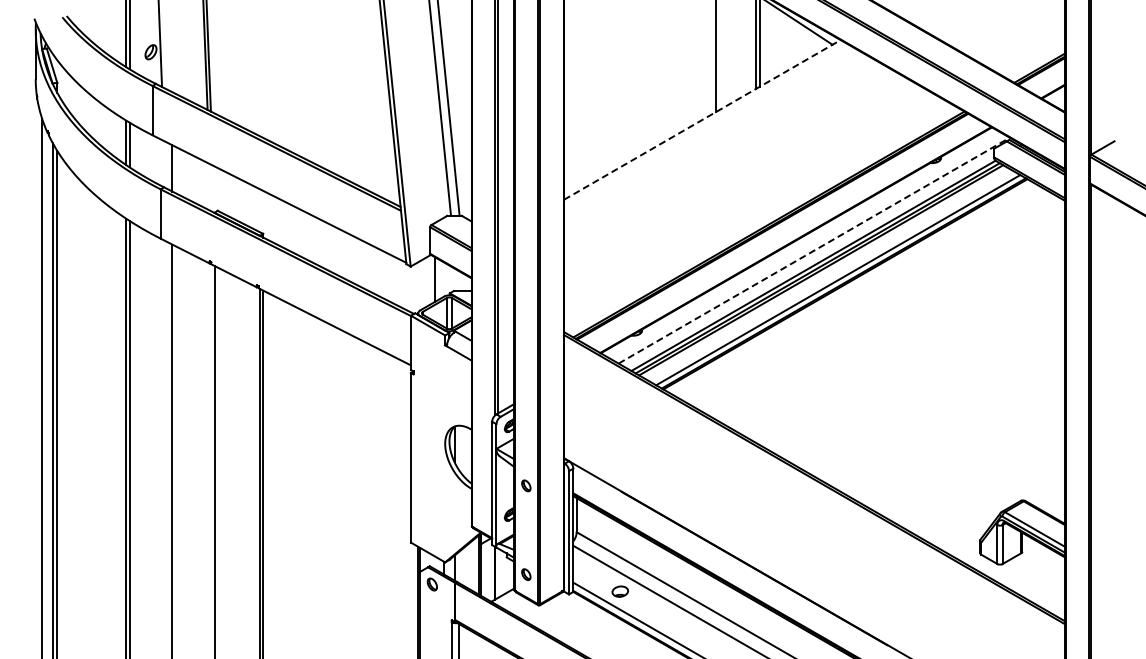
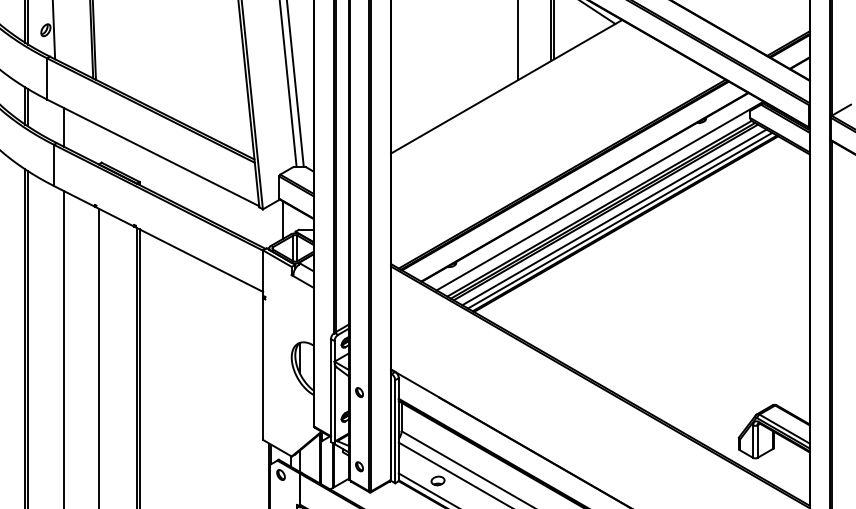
line: (702, 119) -> (506, 86), dashed -> solid
line: (814, 250) -> (600, 195), dashed -> solid
line: (831, 276) -> (614, 217), added

